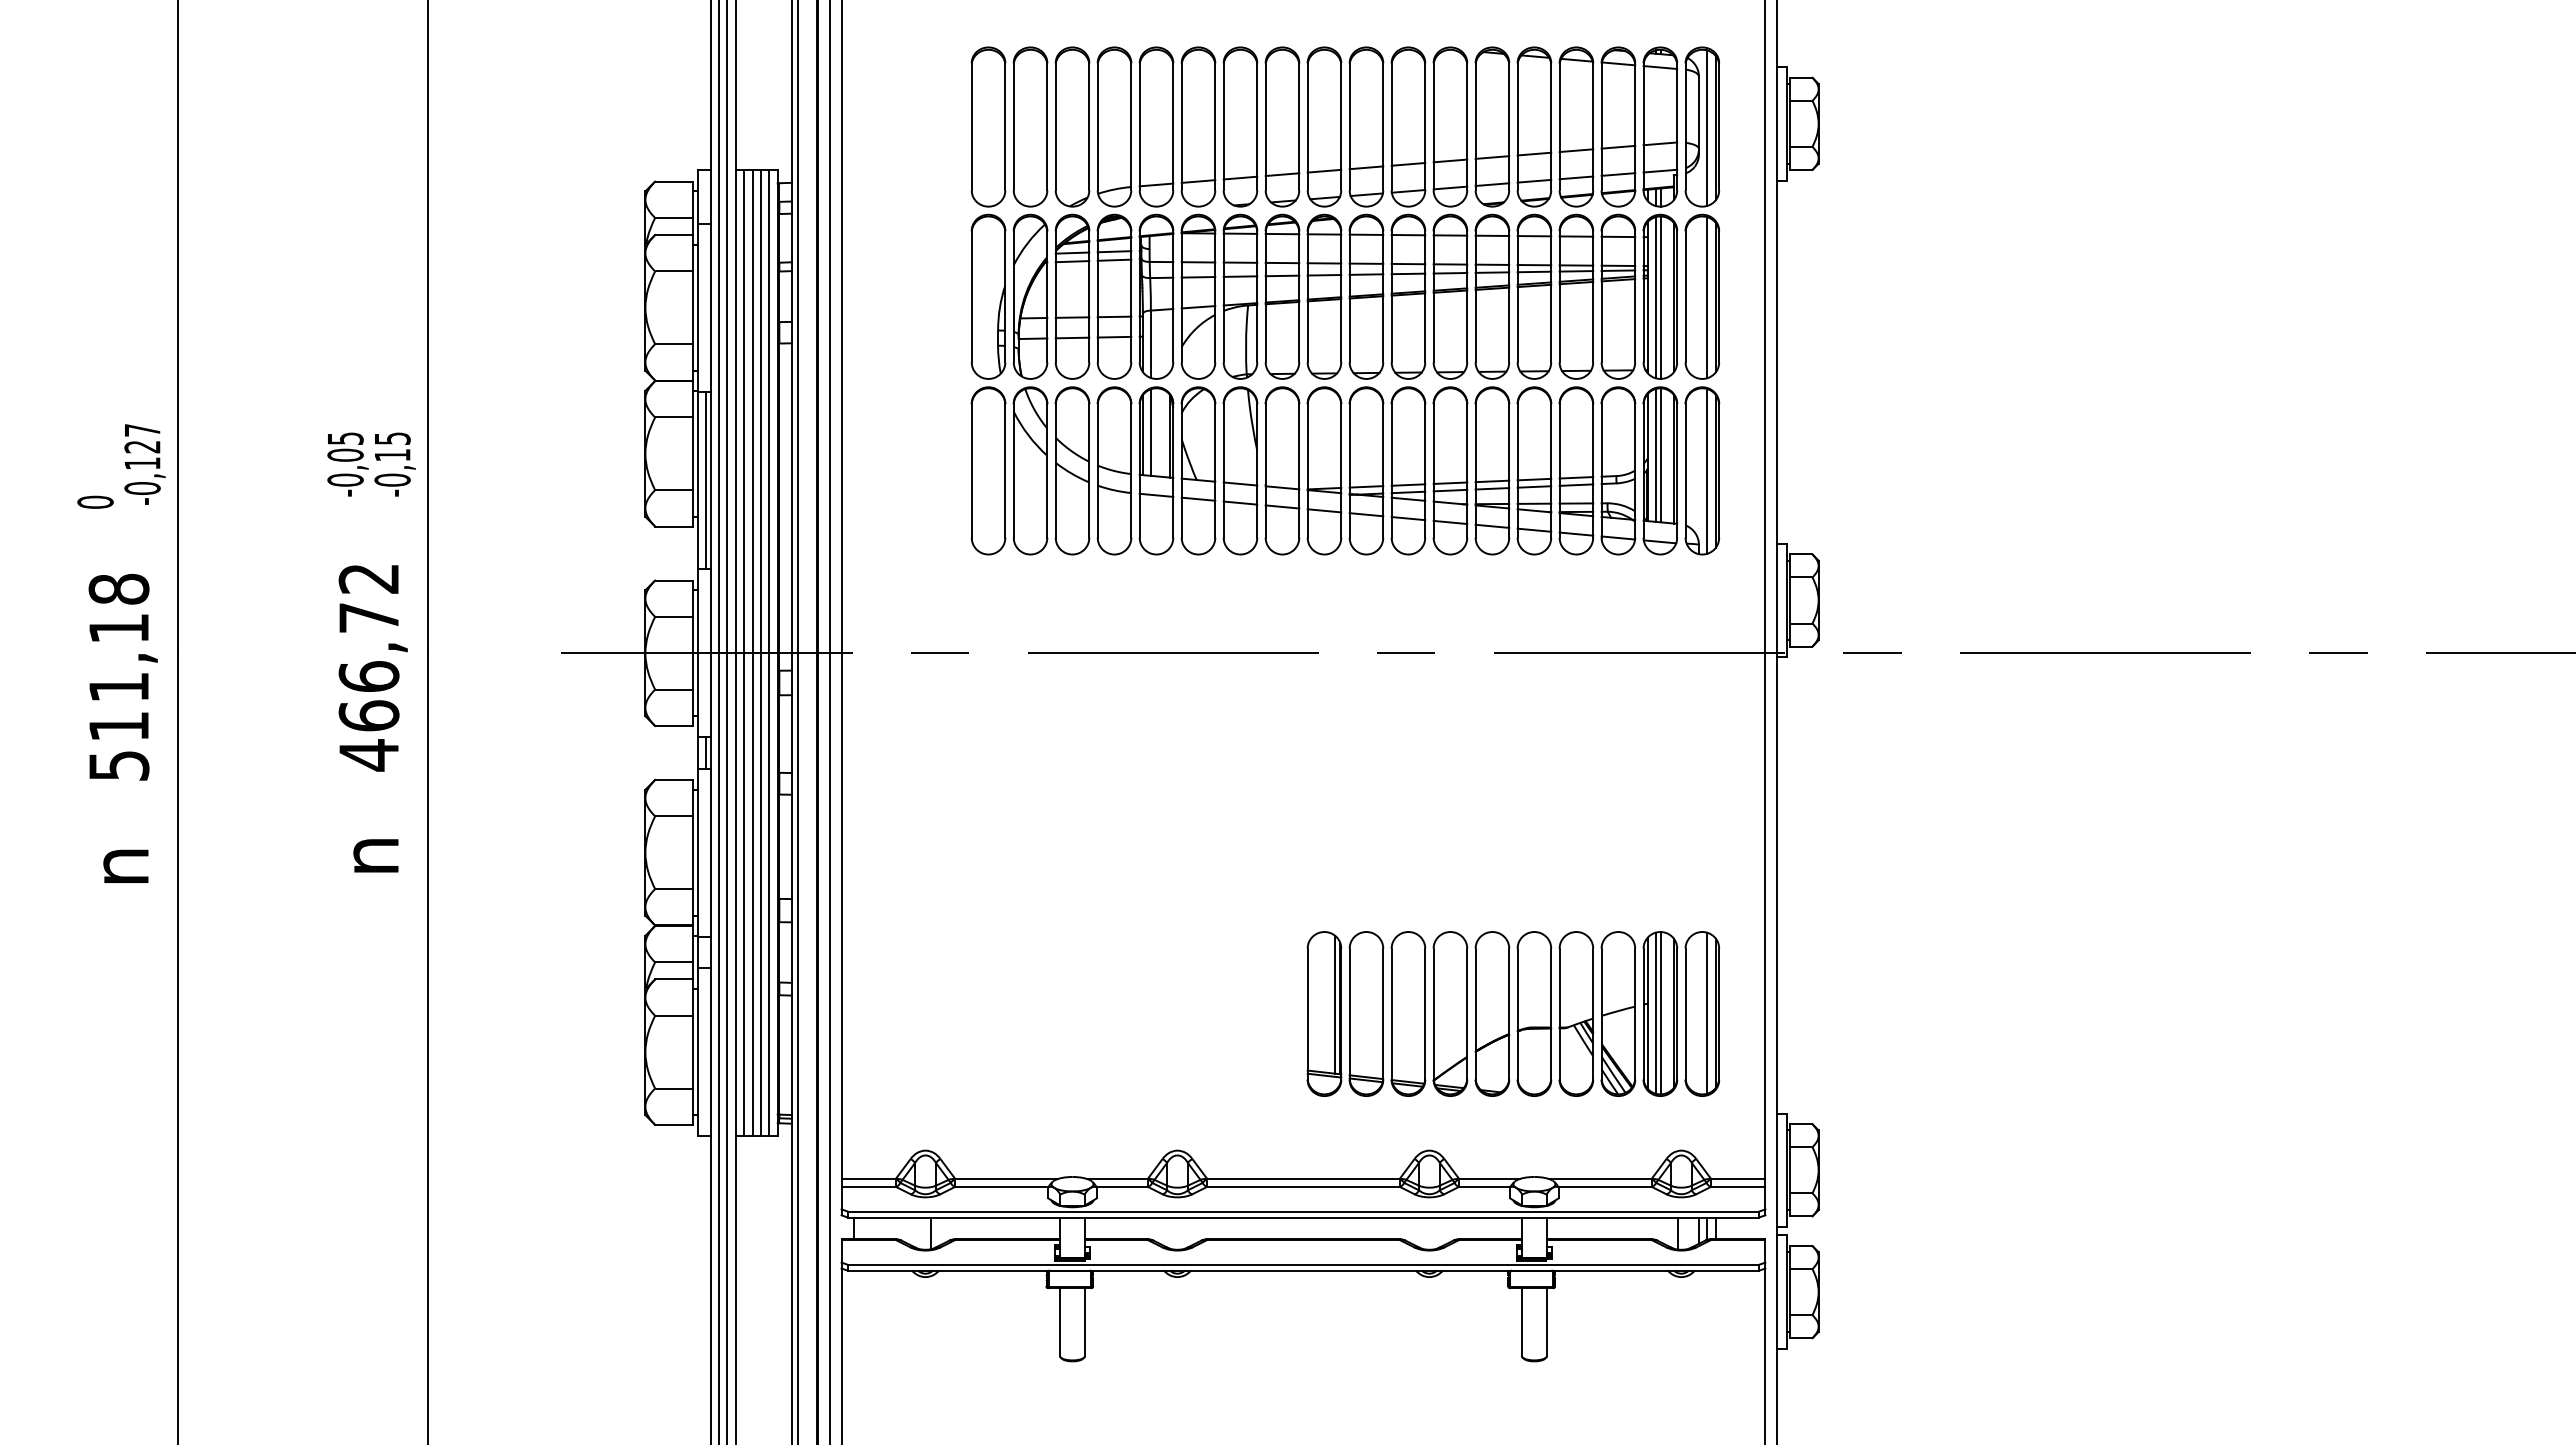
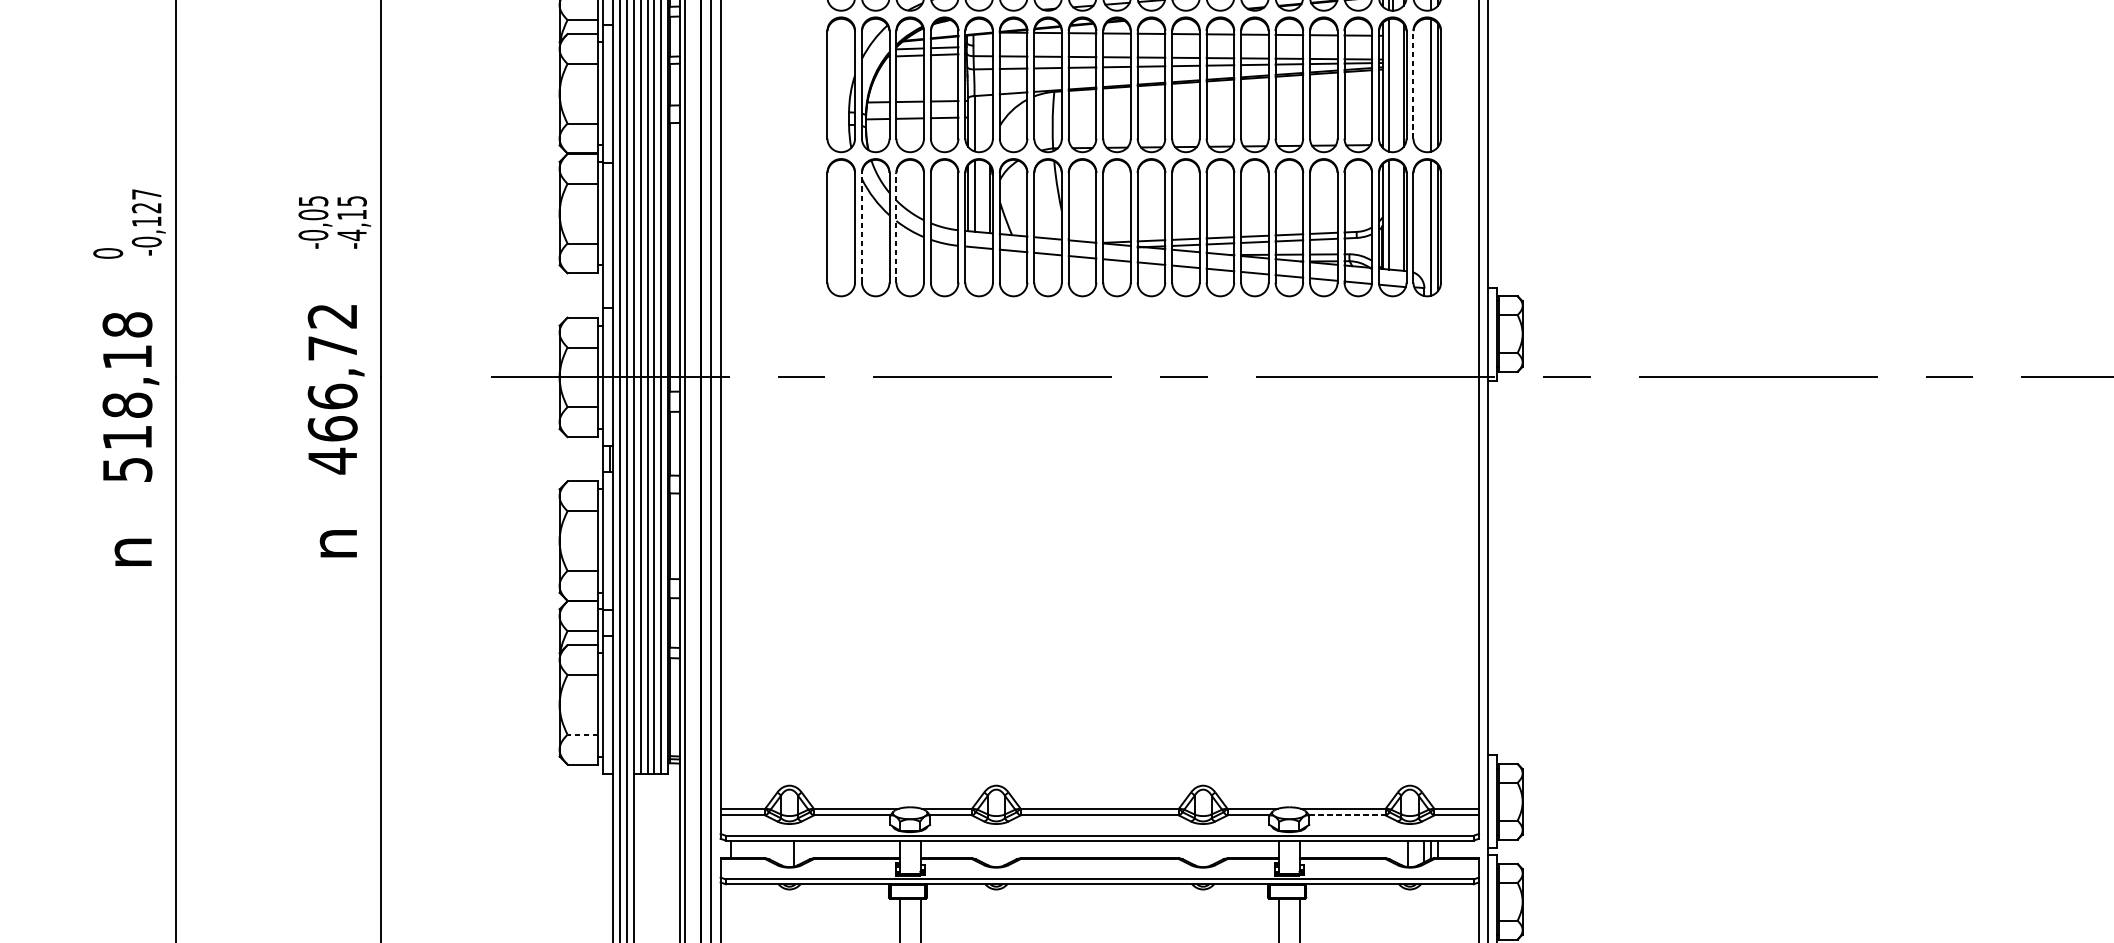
line: (1685, 296) -> (1413, 84), solid -> dashed
line: (1661, 297) -> (1393, 85), removed
line: (1661, 455) -> (1393, 215), removed
line: (1013, 470) -> (861, 227), solid -> dashed
line: (1055, 470) -> (896, 227), solid -> dashed
text: (392, 480) -> (351, 235), -0,15 -> -4,15
line: (706, 480) -> (609, 235), removed
text: (118, 687) -> (127, 405), 511,18 -> 518,18
part: (1513, 1013) -> (1272, 673), removed
line: (673, 1088) -> (582, 734), solid -> dashed
line: (1605, 1186) -> (1347, 815), solid -> dashed

